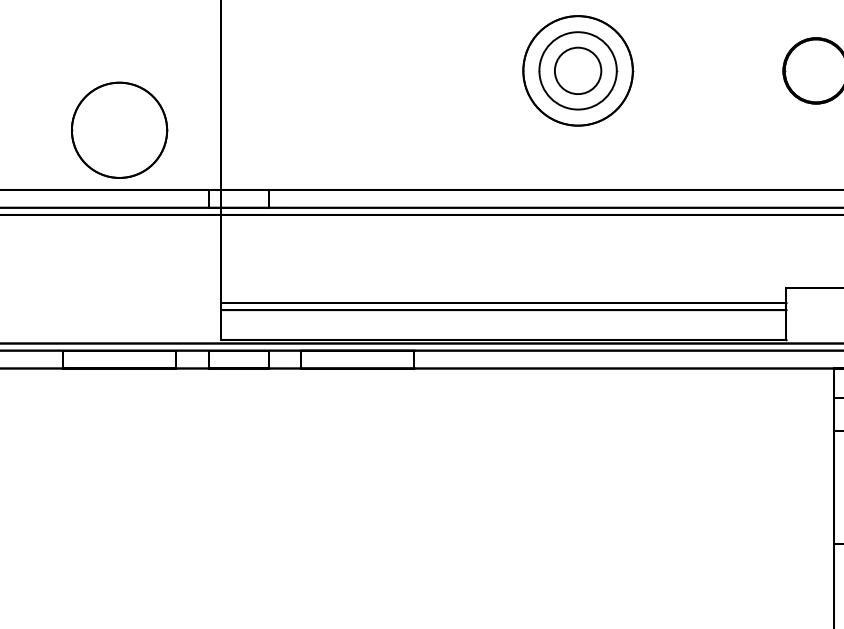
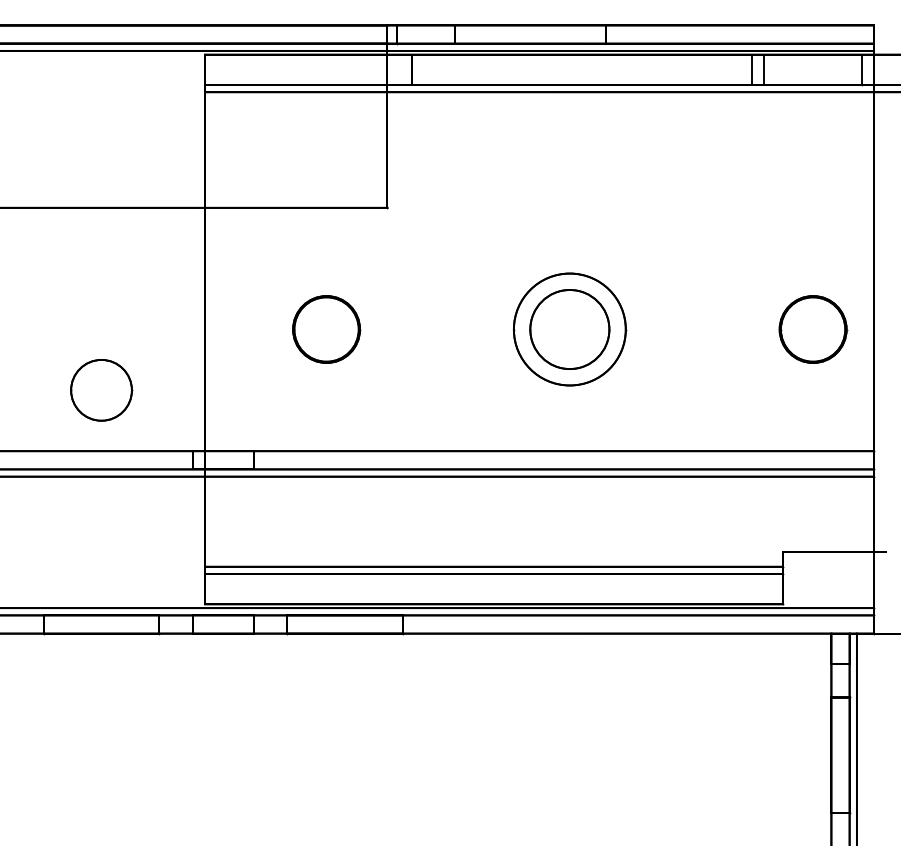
part: (339, 70) -> (326, 329), added
circle: (577, 70) -> (569, 329), size x1.67
part: (119, 130) -> (101, 390), size x0.62

